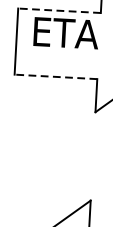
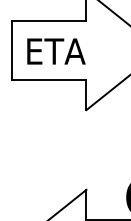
line: (58, 10) -> (48, 20), dashed -> solid
text: (66, 33) -> (56, 51), moved
line: (55, 77) -> (48, 80), dashed -> solid

